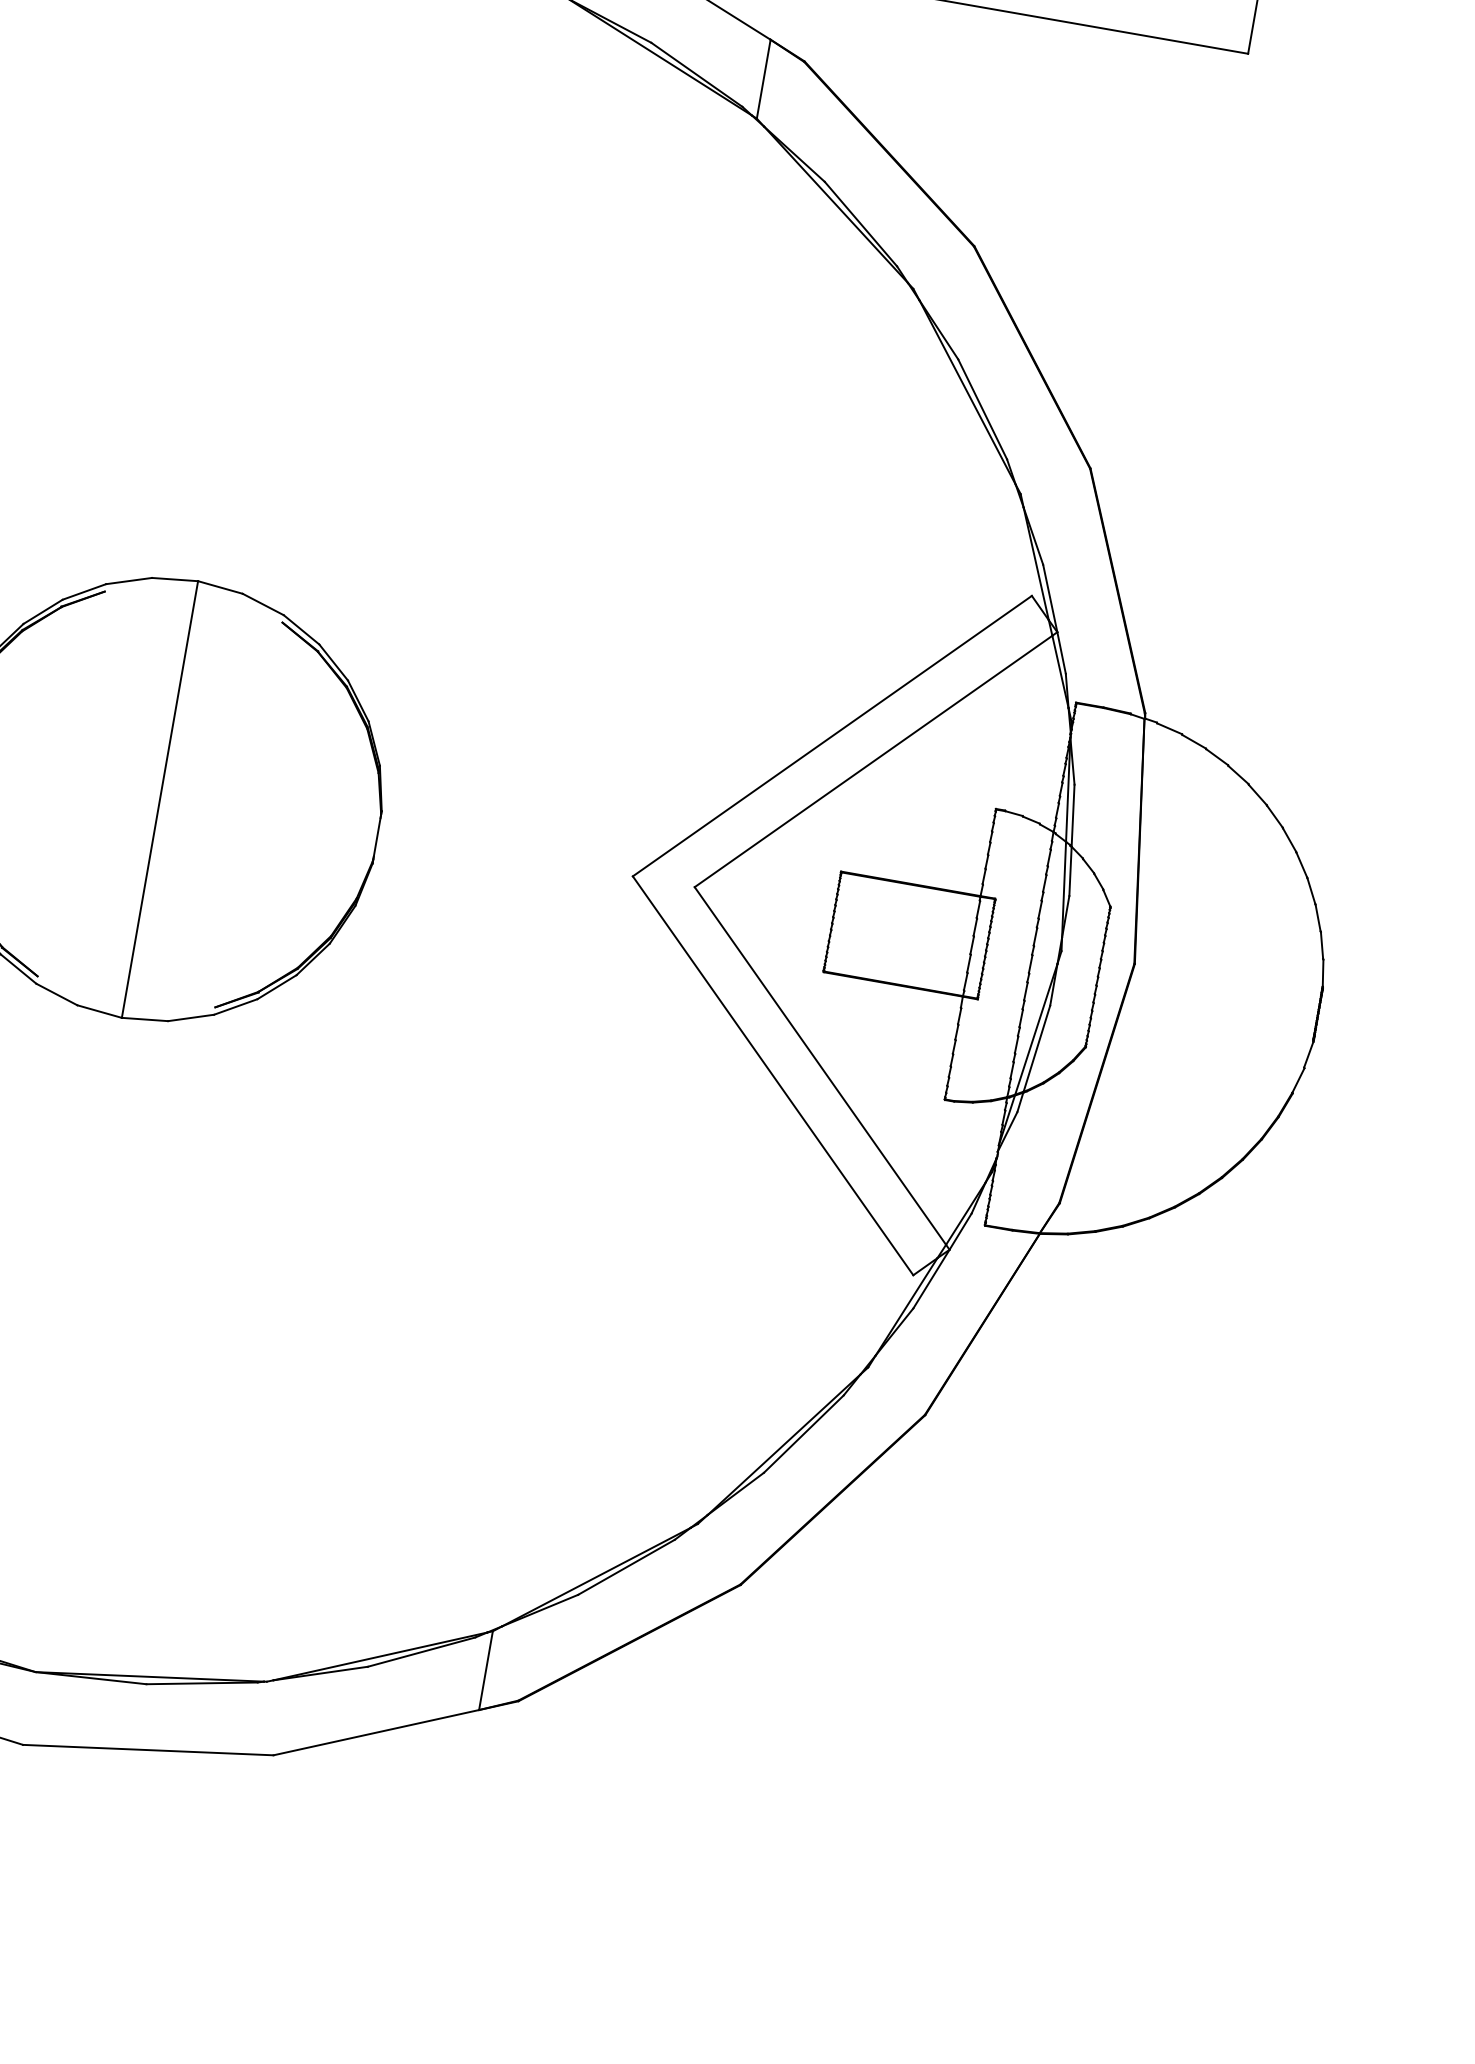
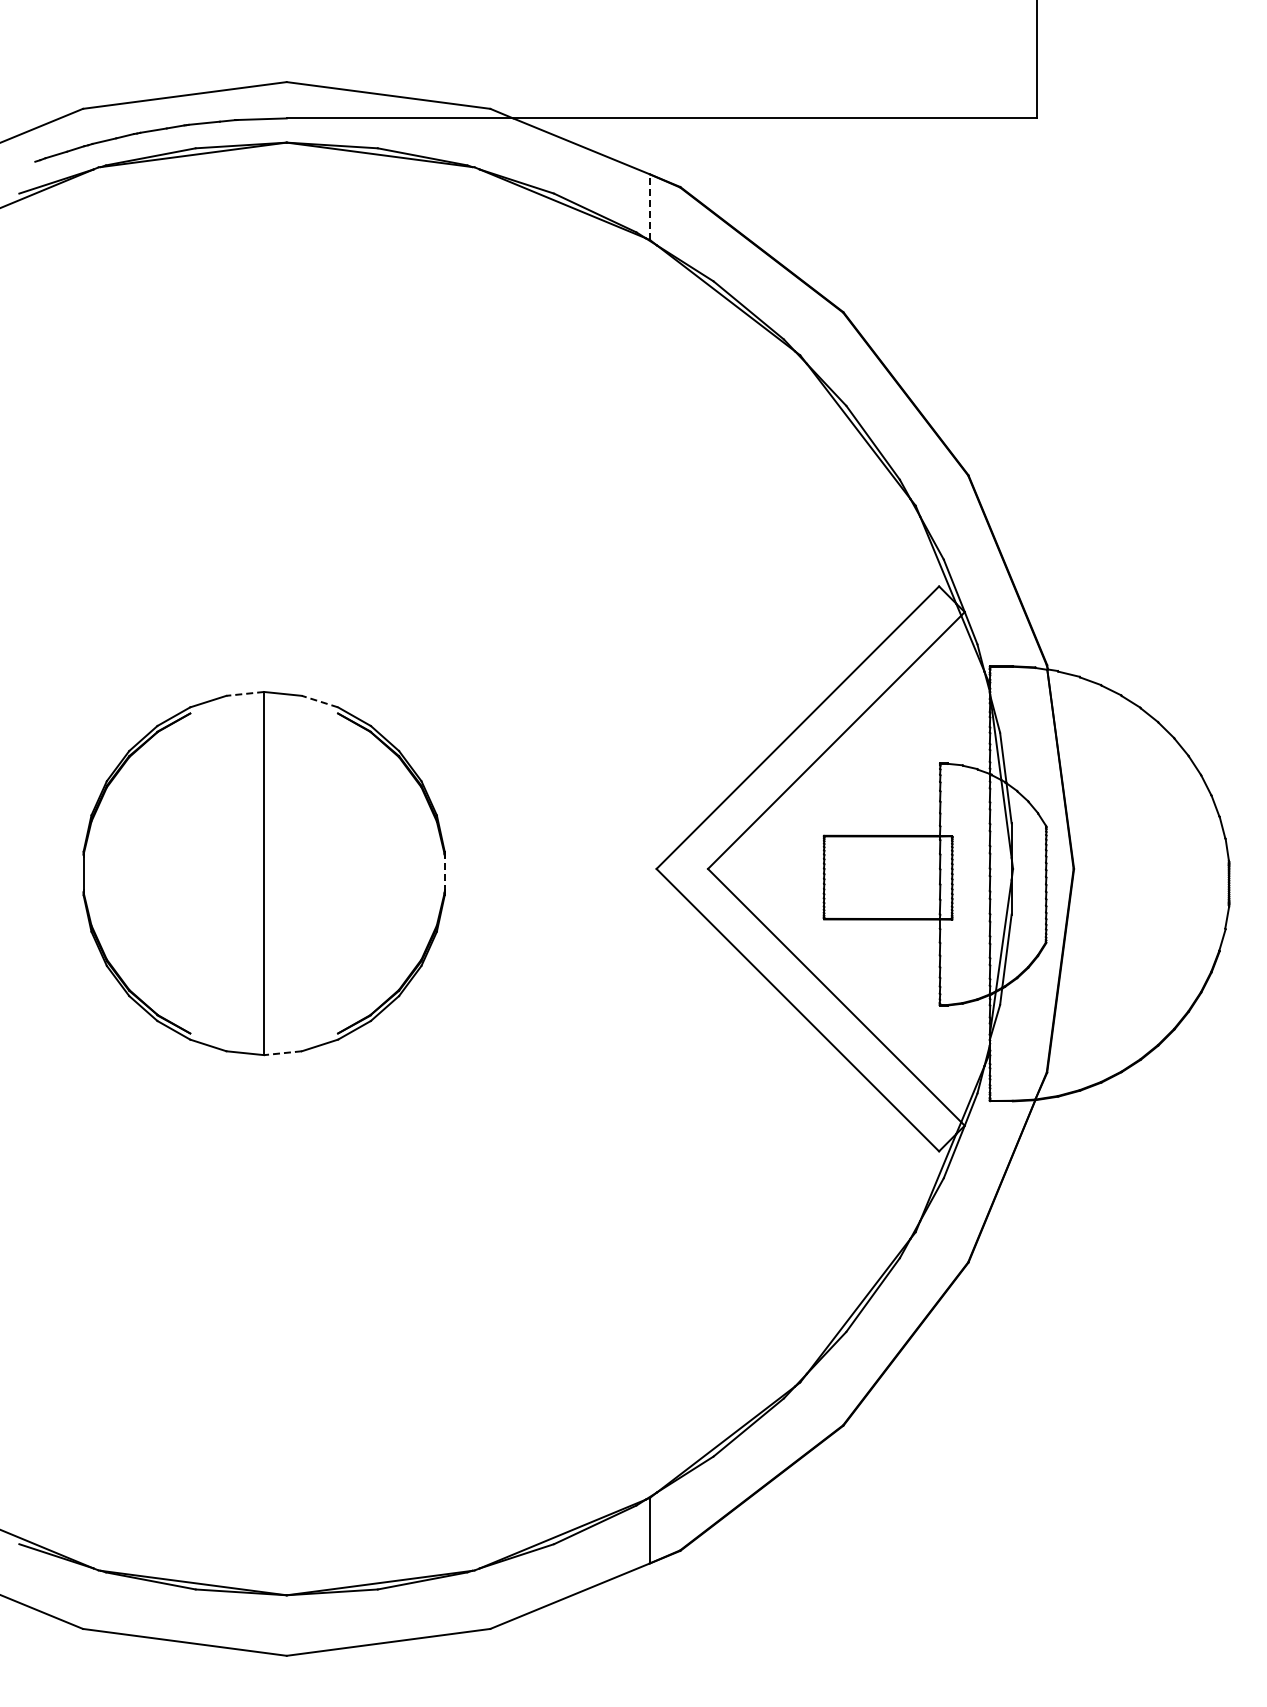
line: (763, 79) -> (649, 207), solid -> dashed
line: (175, 579) -> (245, 693), solid -> dashed
line: (262, 604) -> (319, 701), solid -> dashed
line: (376, 837) -> (444, 873), solid -> dashed
line: (145, 1019) -> (283, 1053), solid -> dashed

